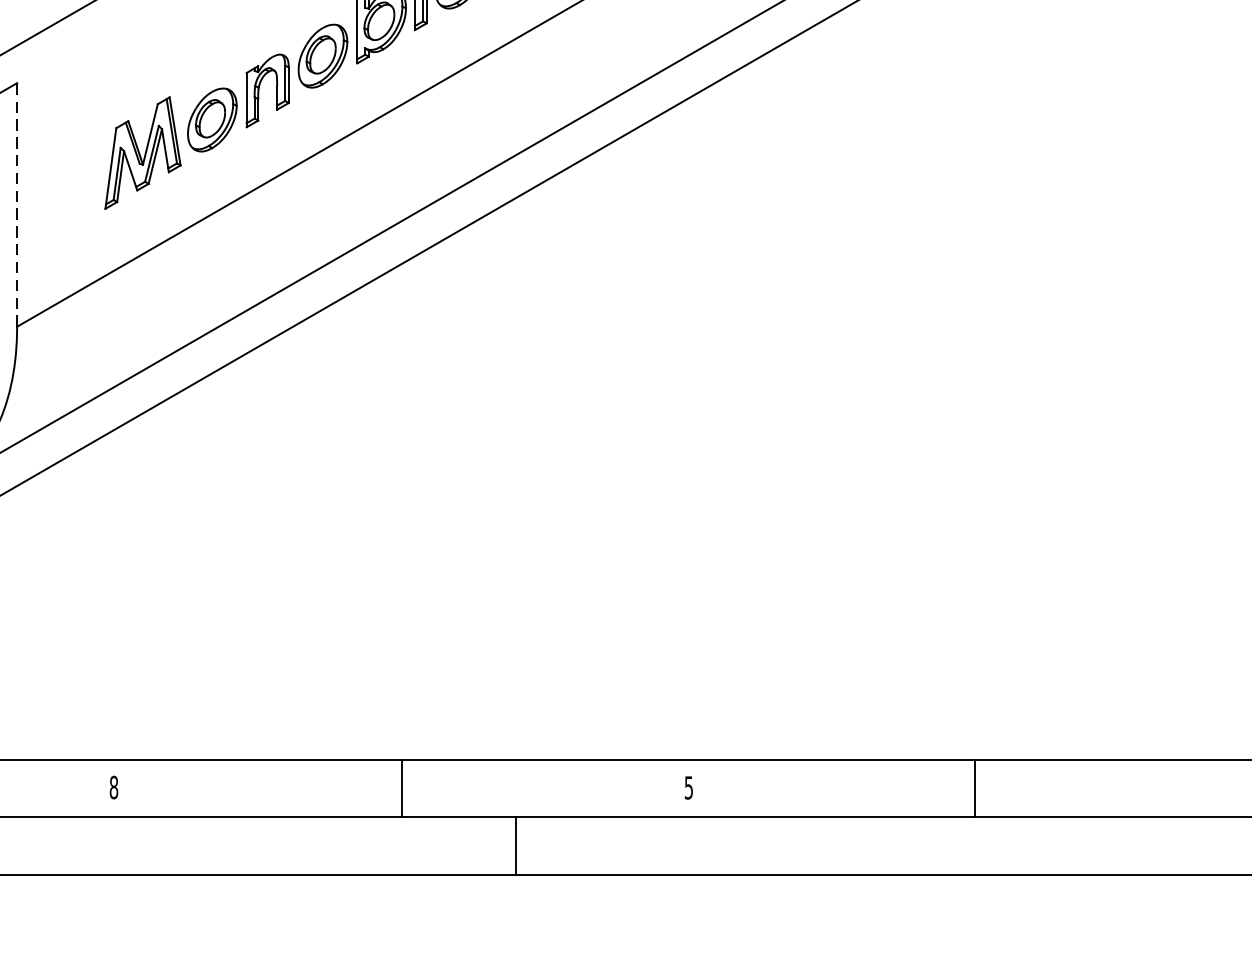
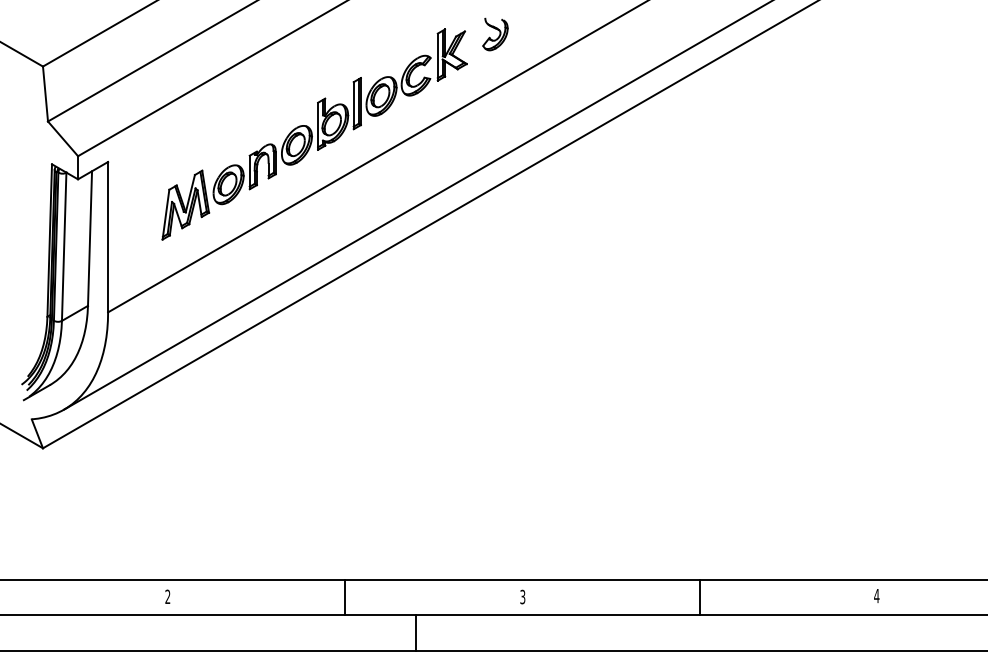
line: (17, 203) -> (108, 236), dashed -> solid
text: (113, 786) -> (167, 596), 8 -> 2
text: (688, 786) -> (522, 596), 5 -> 3

